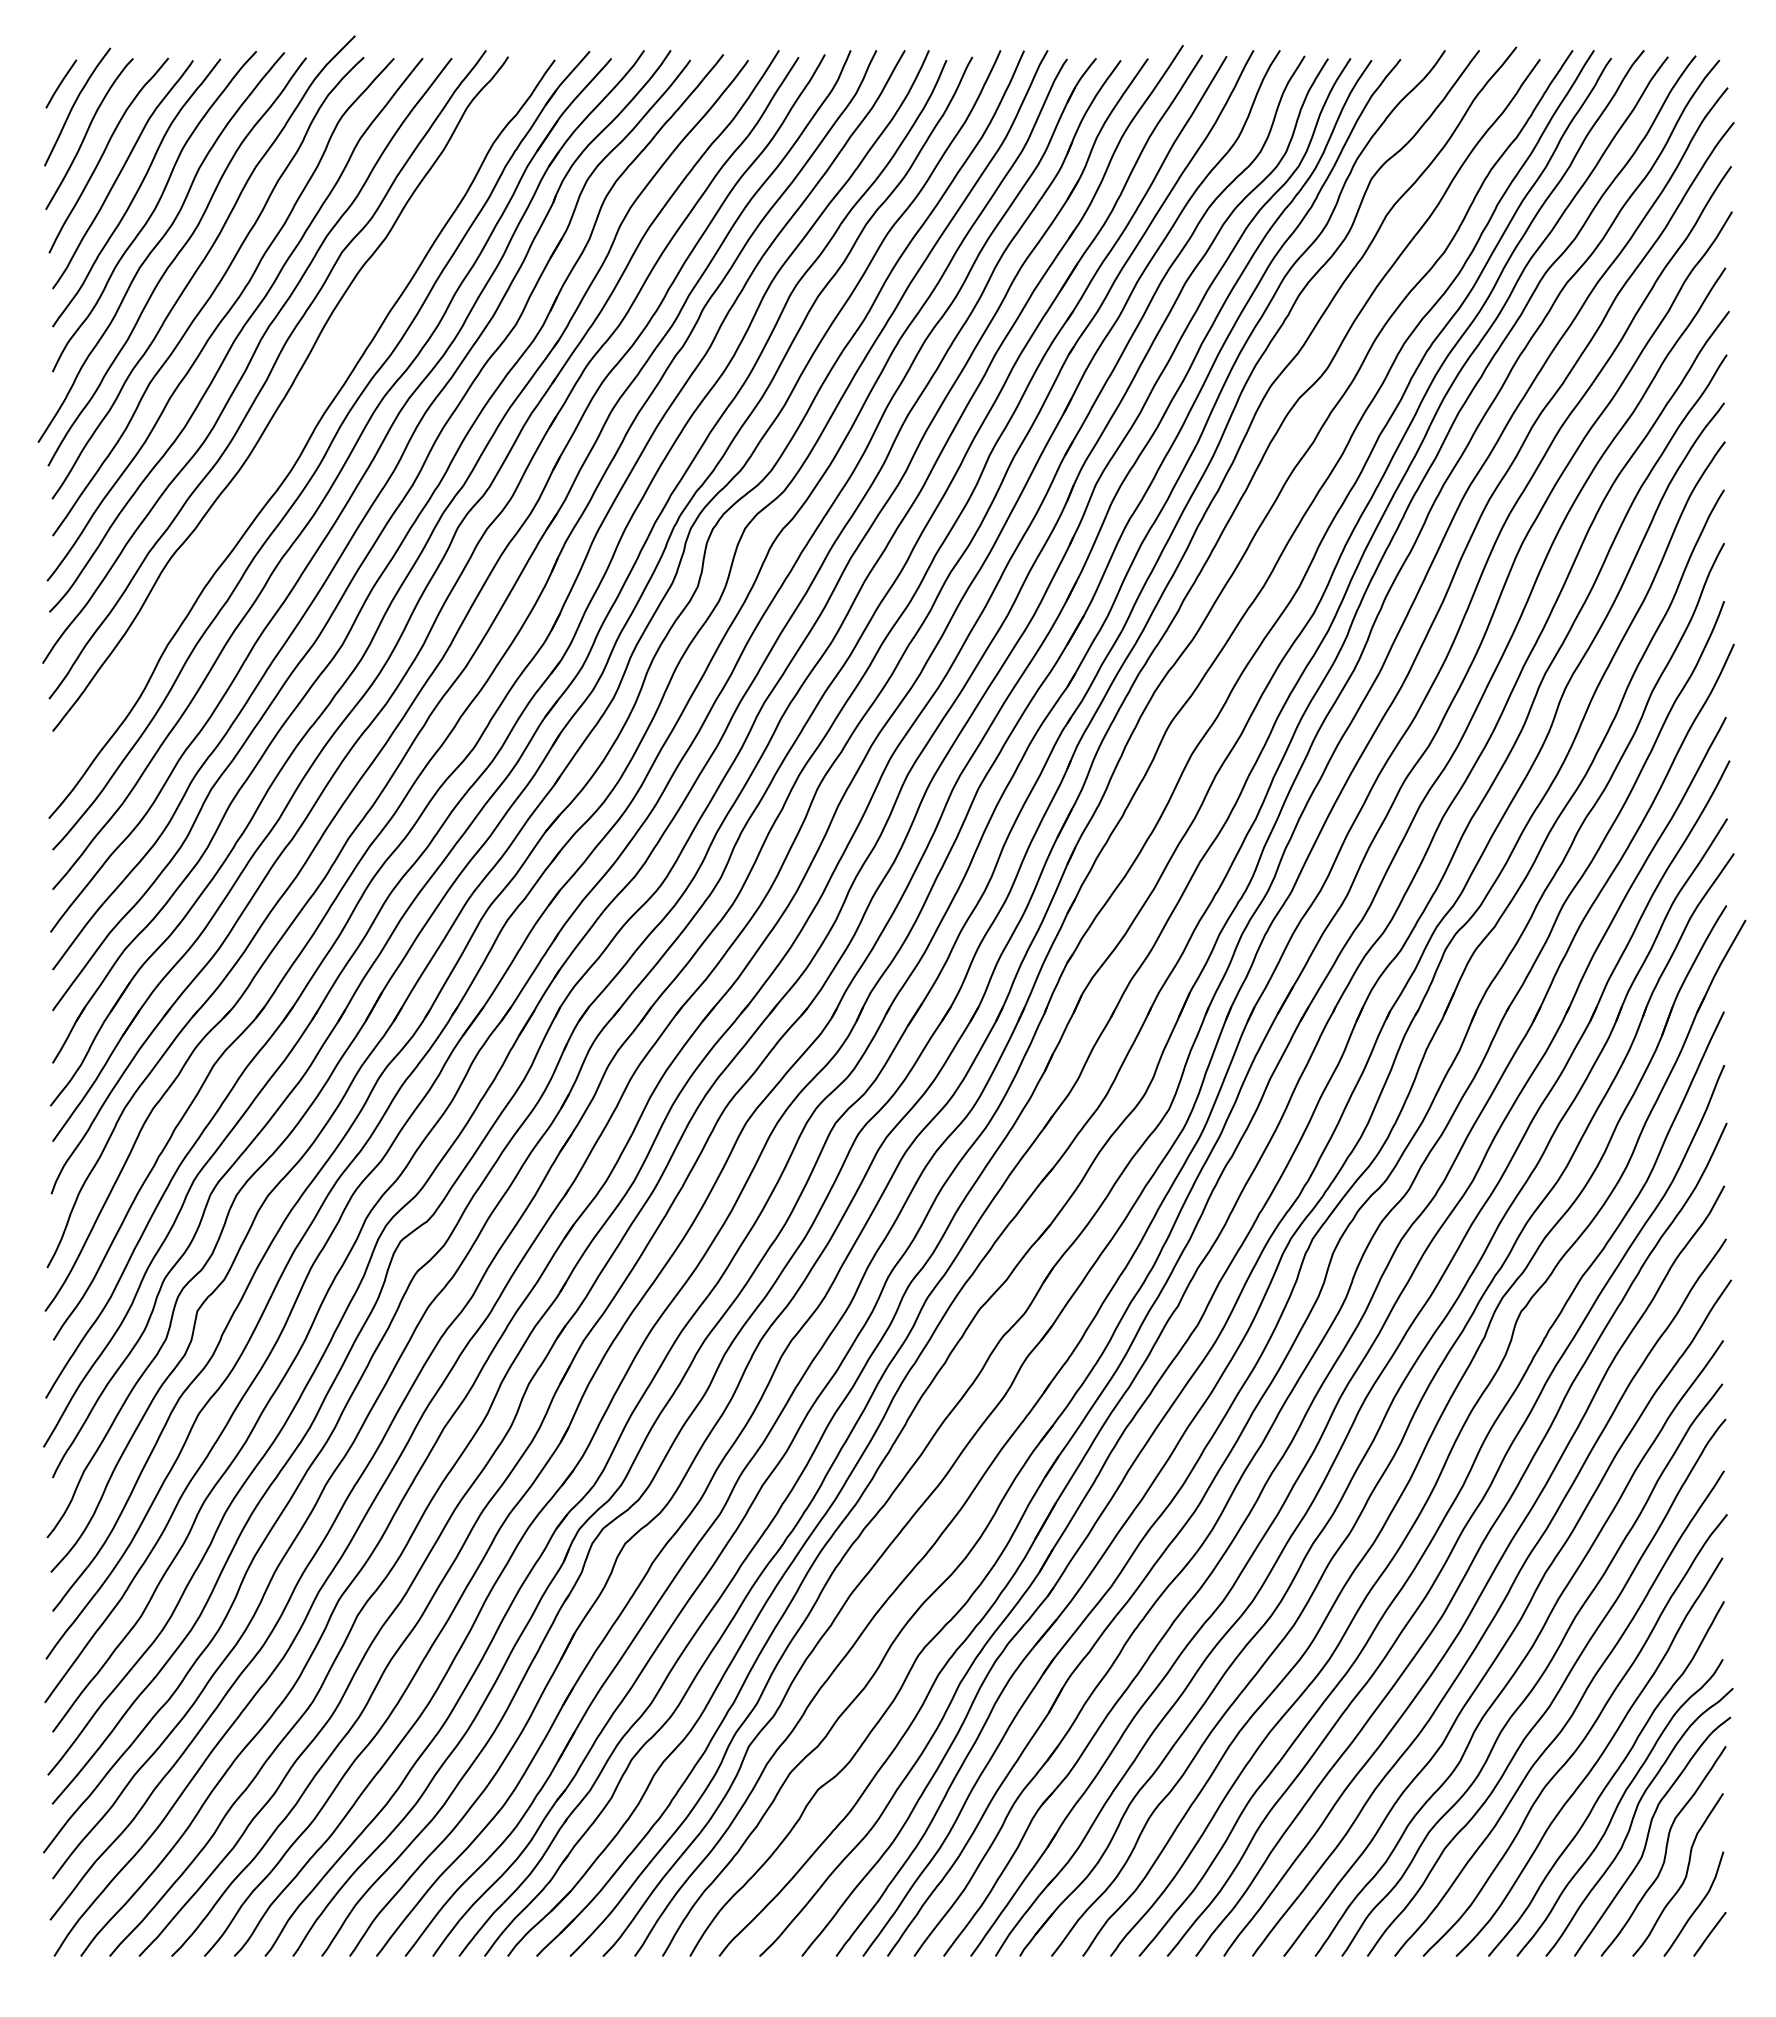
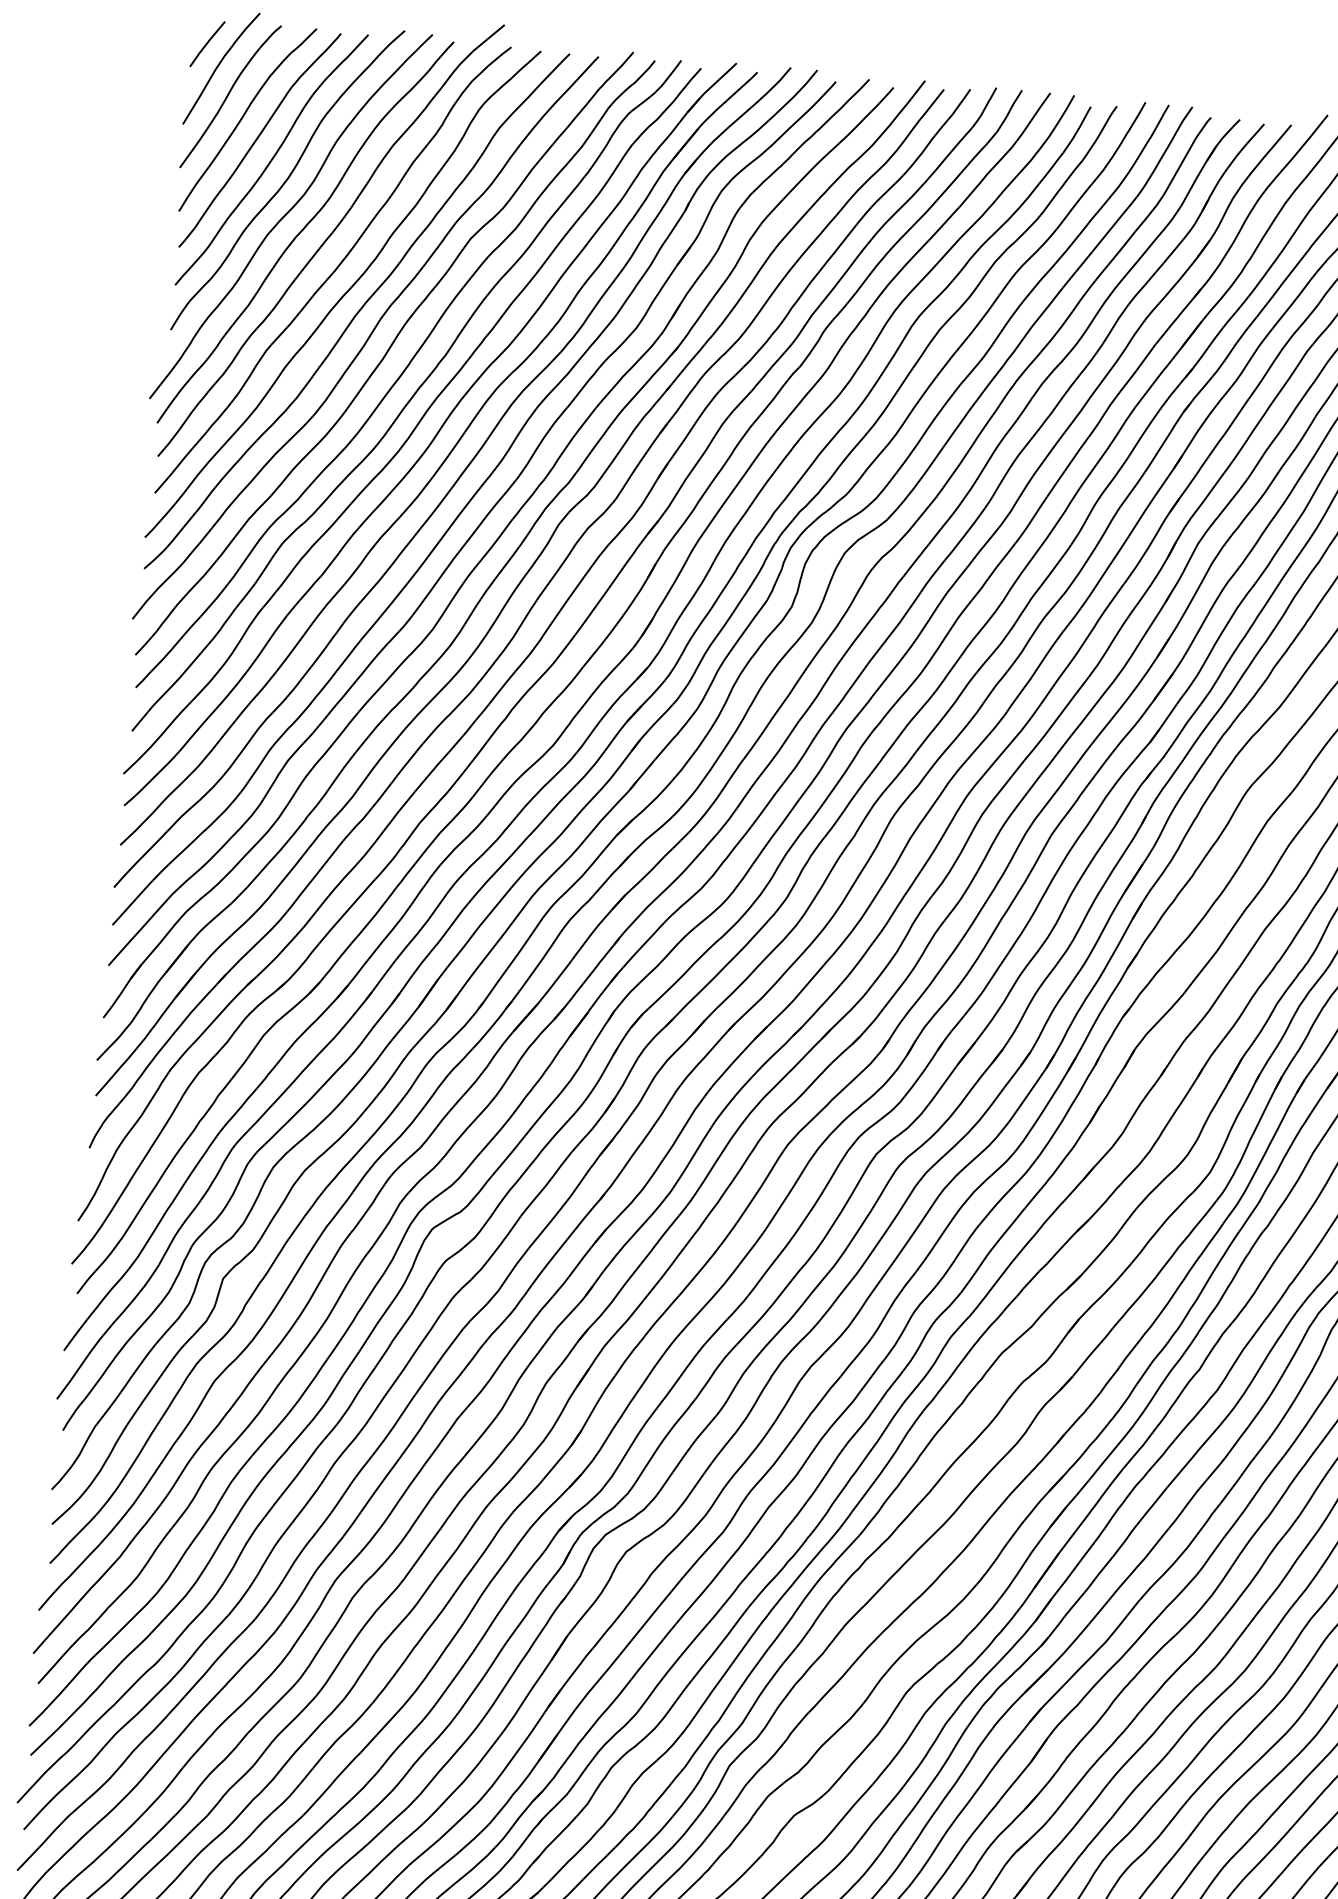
curve: (297, 416) -> (410, 398), added

